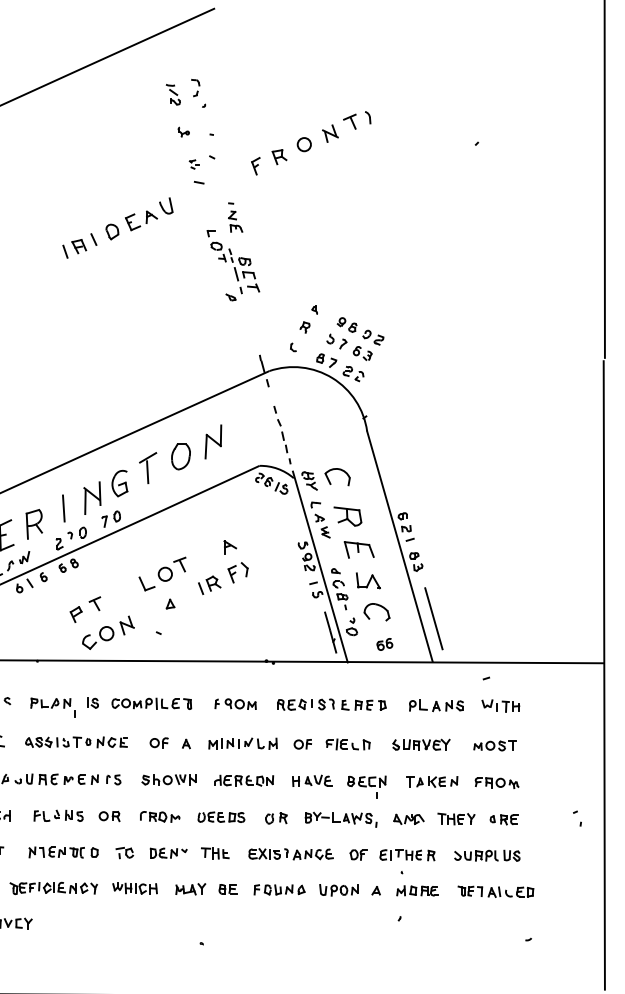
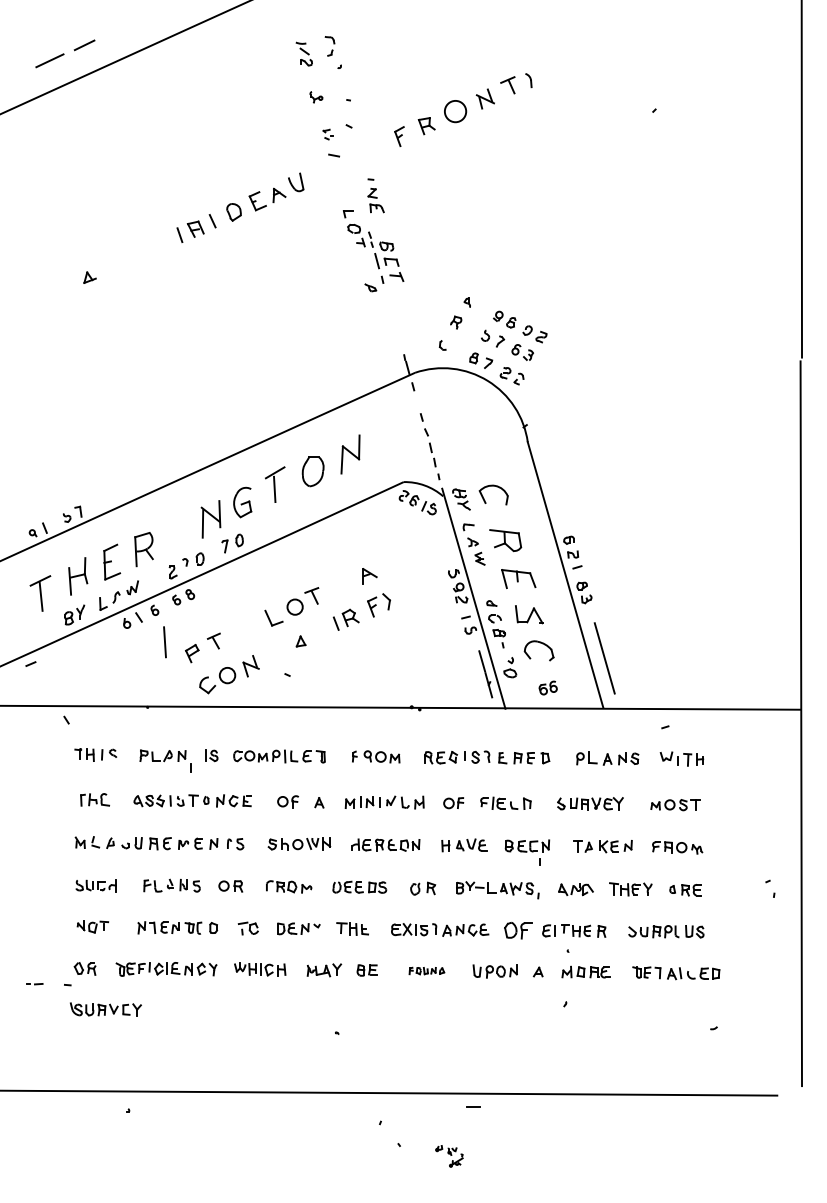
circle: (303, 144) -> (454, 111), size x1.4
line: (63, 508) -> (164, 642), moved
part: (358, 854) -> (517, 930), size x1.4
part: (279, 889) -> (426, 970), size x0.6

